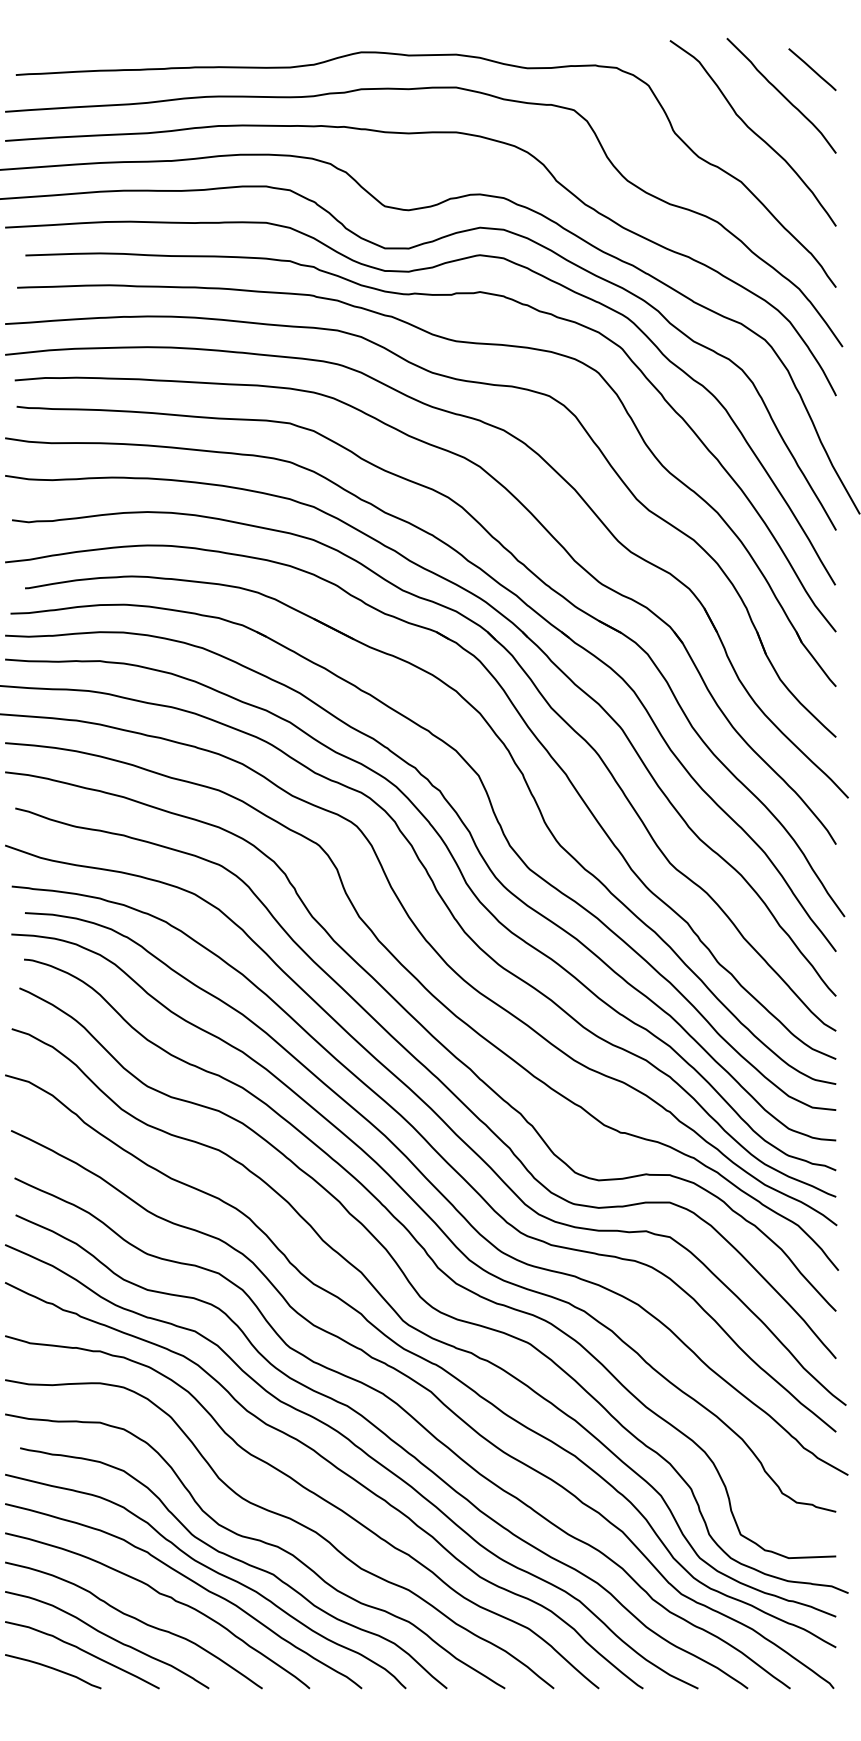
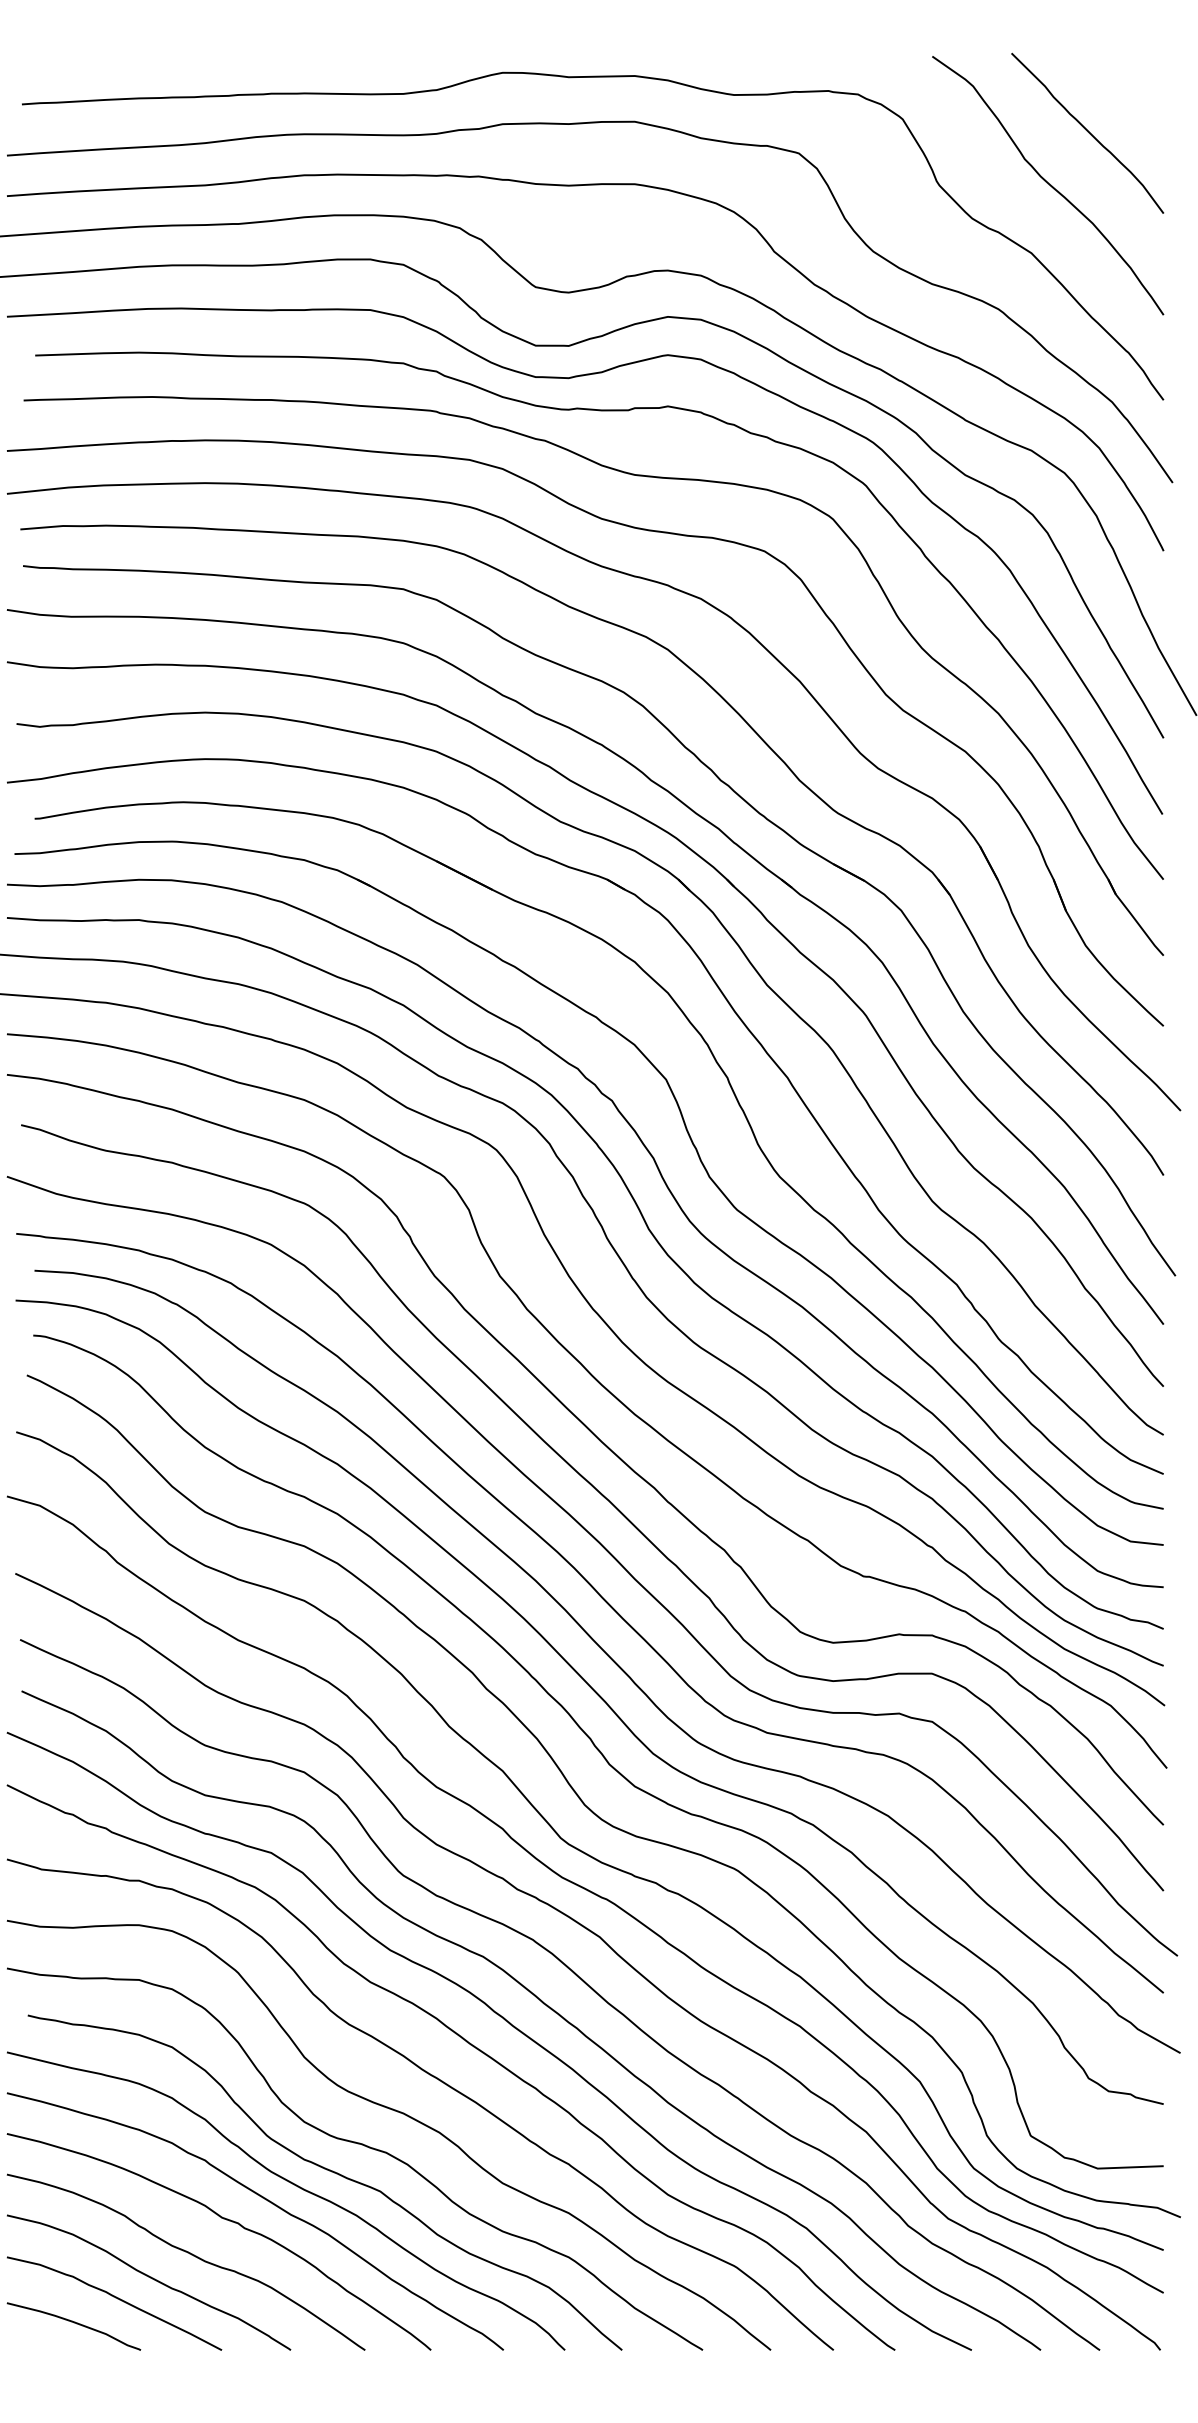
line: (812, 69) -> (1130, 96), removed

